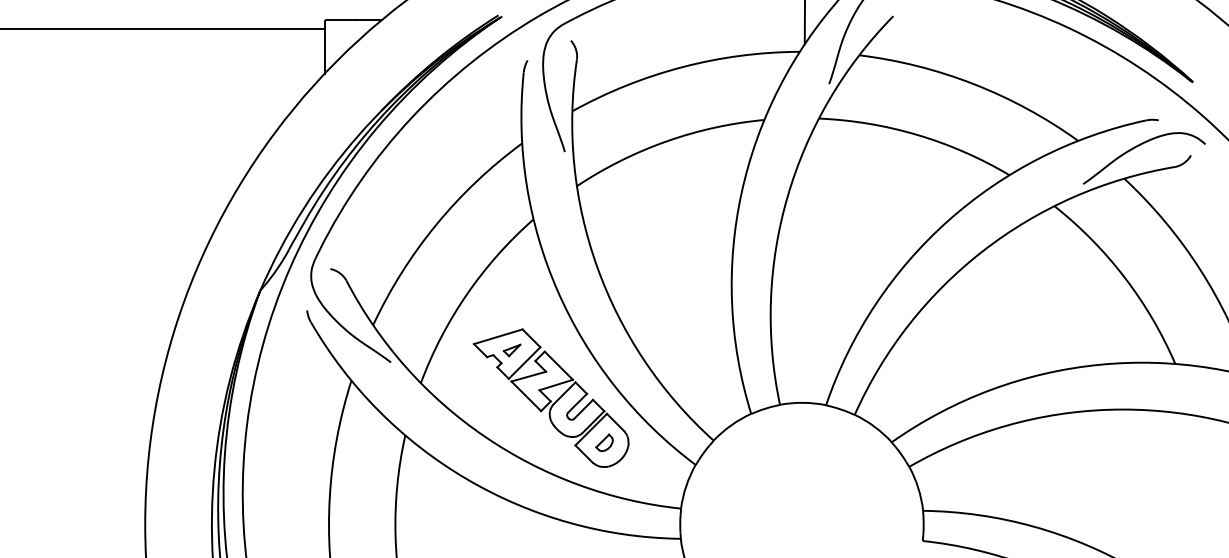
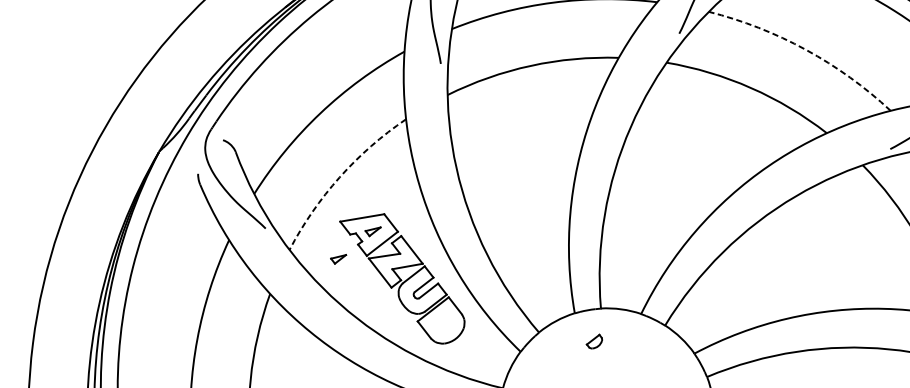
arc: (974, 84) -> (806, 50), solid -> dashed
arc: (467, 294) -> (340, 177), solid -> dashed
part: (476, 386) -> (337, 259), added
part: (604, 442) -> (594, 341), moved

